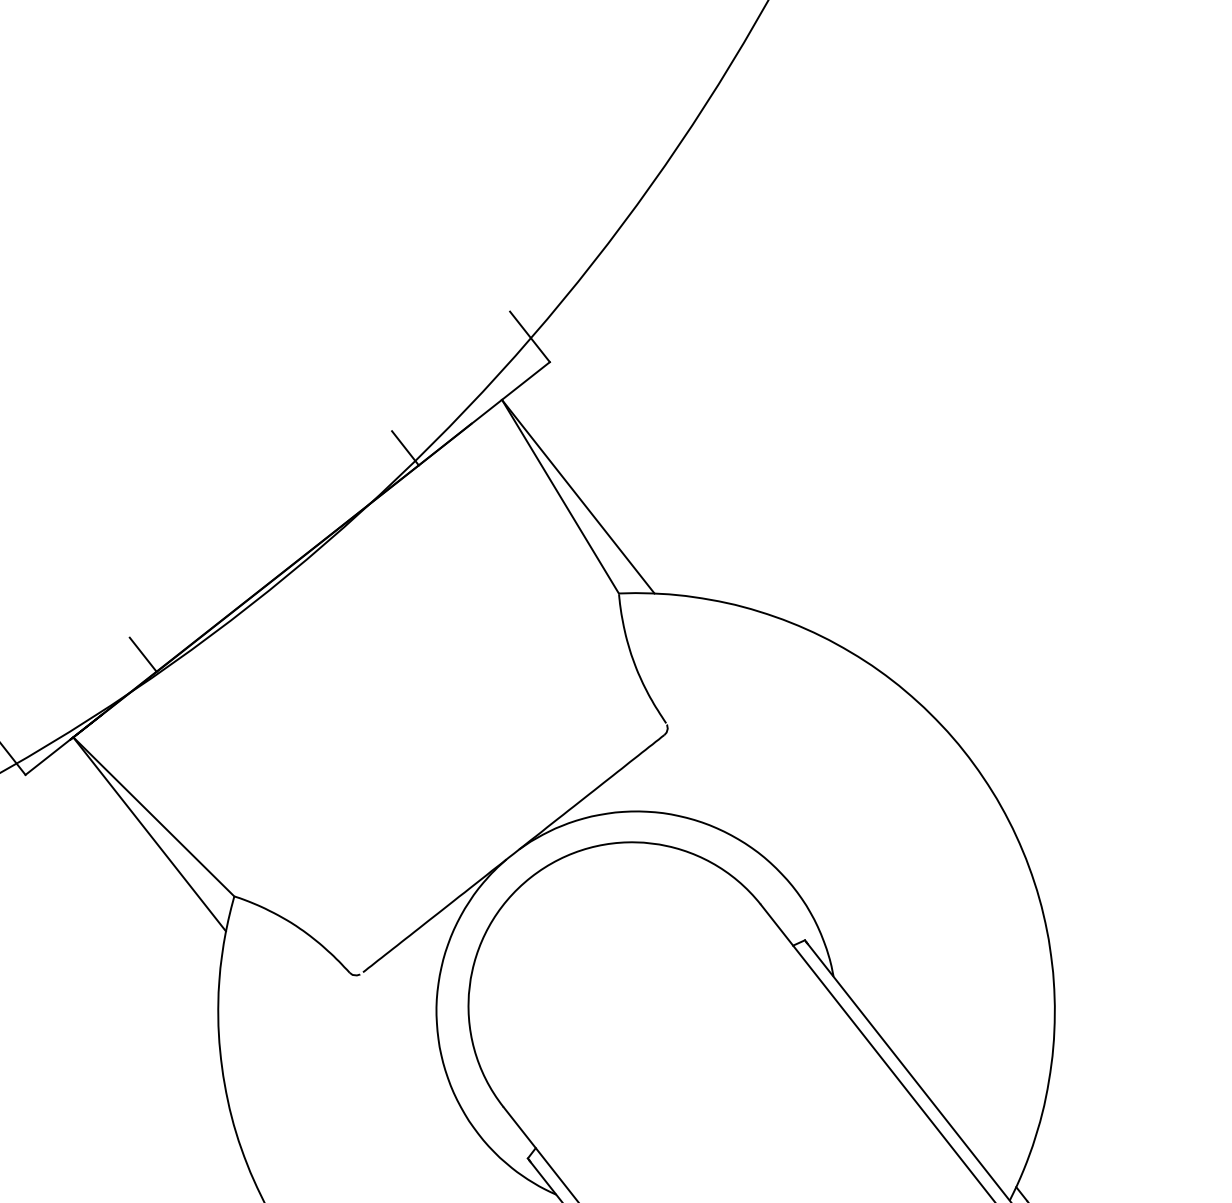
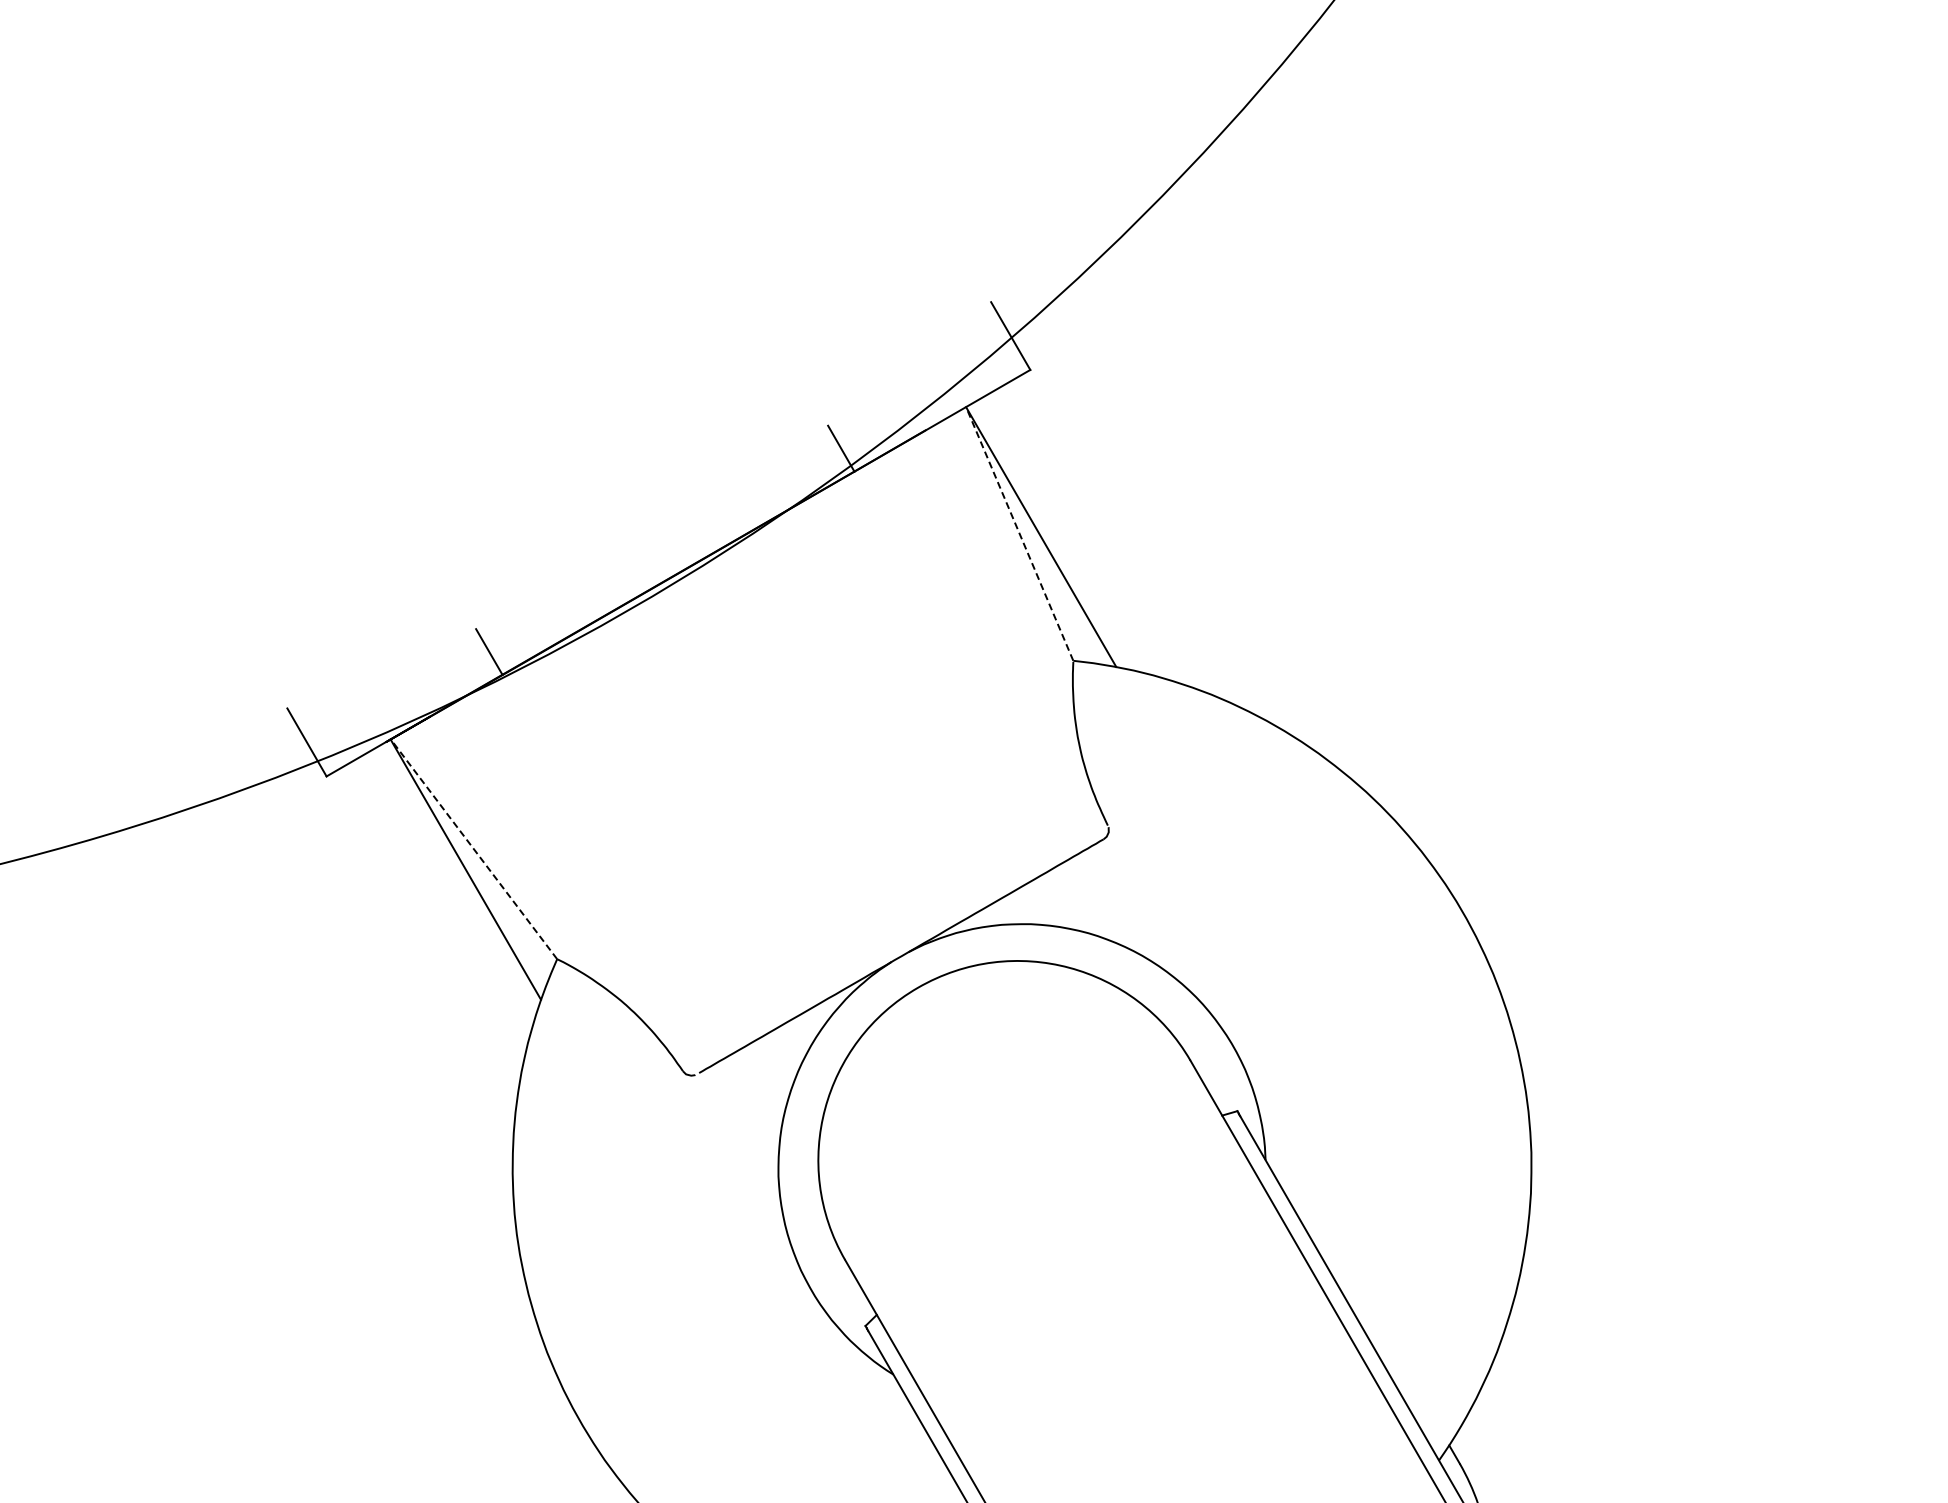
line: (560, 496) -> (1019, 533), solid -> dashed
line: (154, 816) -> (474, 849), solid -> dashed

